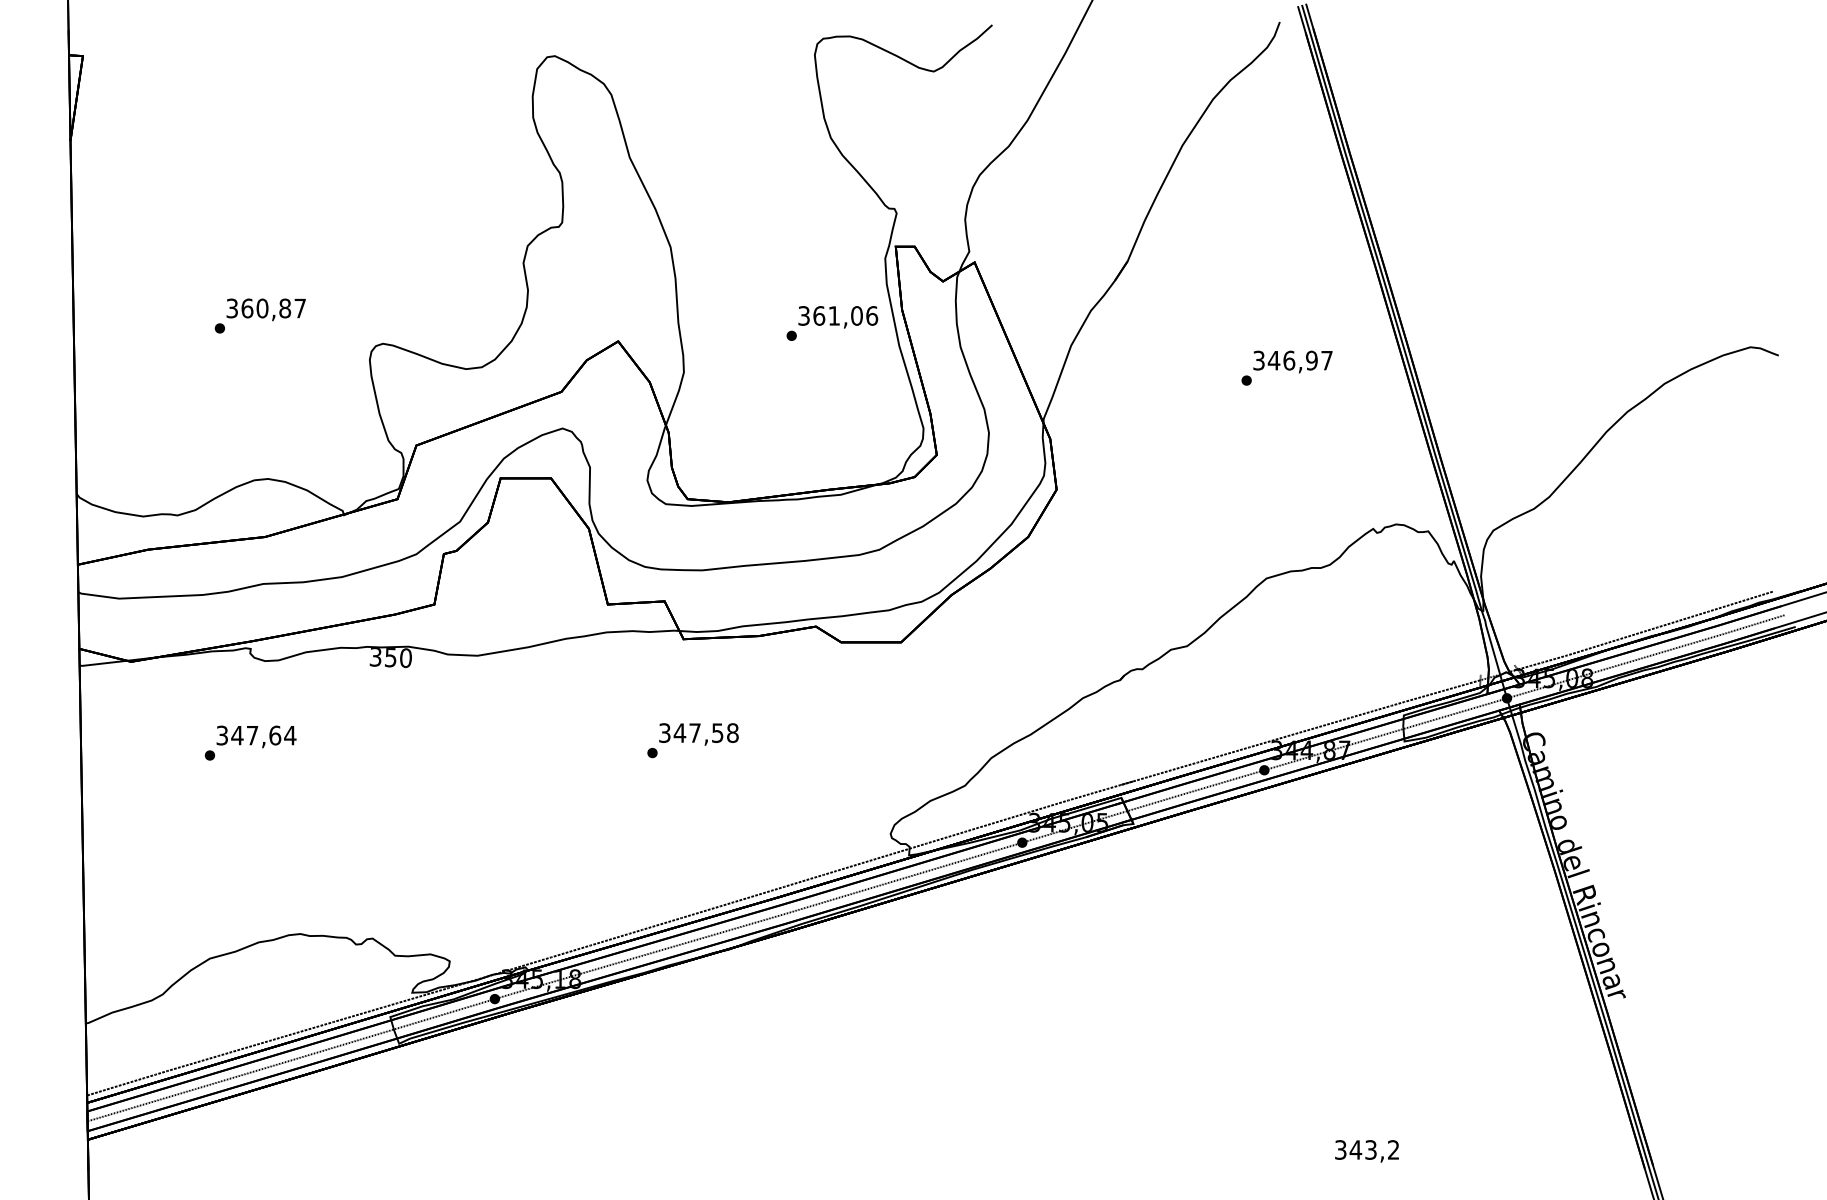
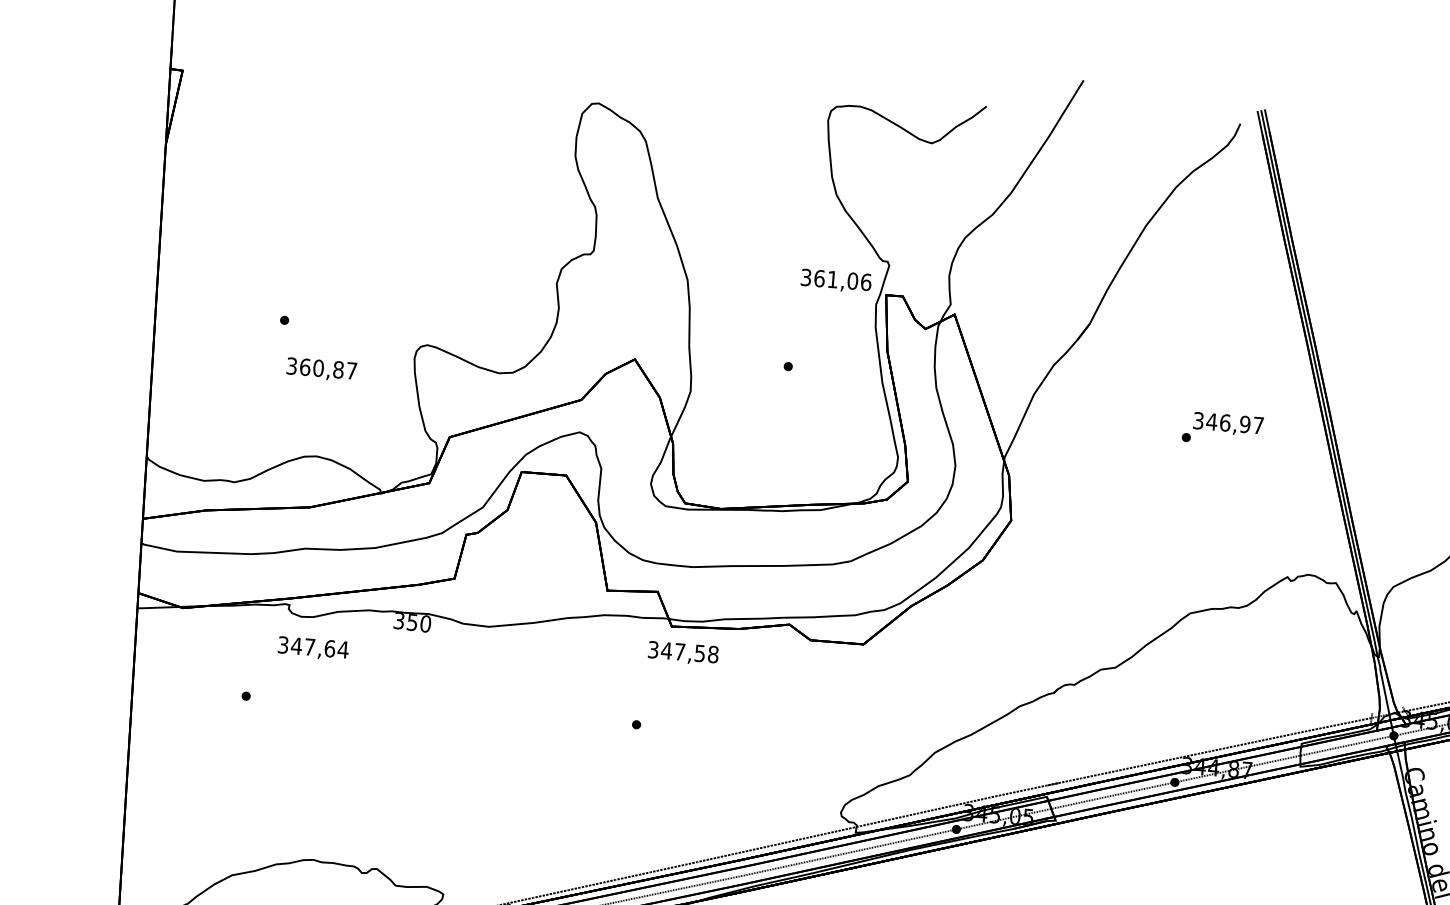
text: (265, 309) -> (321, 369), moved
text: (838, 317) -> (836, 281), moved
text: (698, 734) -> (682, 653), moved
text: (256, 736) -> (313, 648), moved

